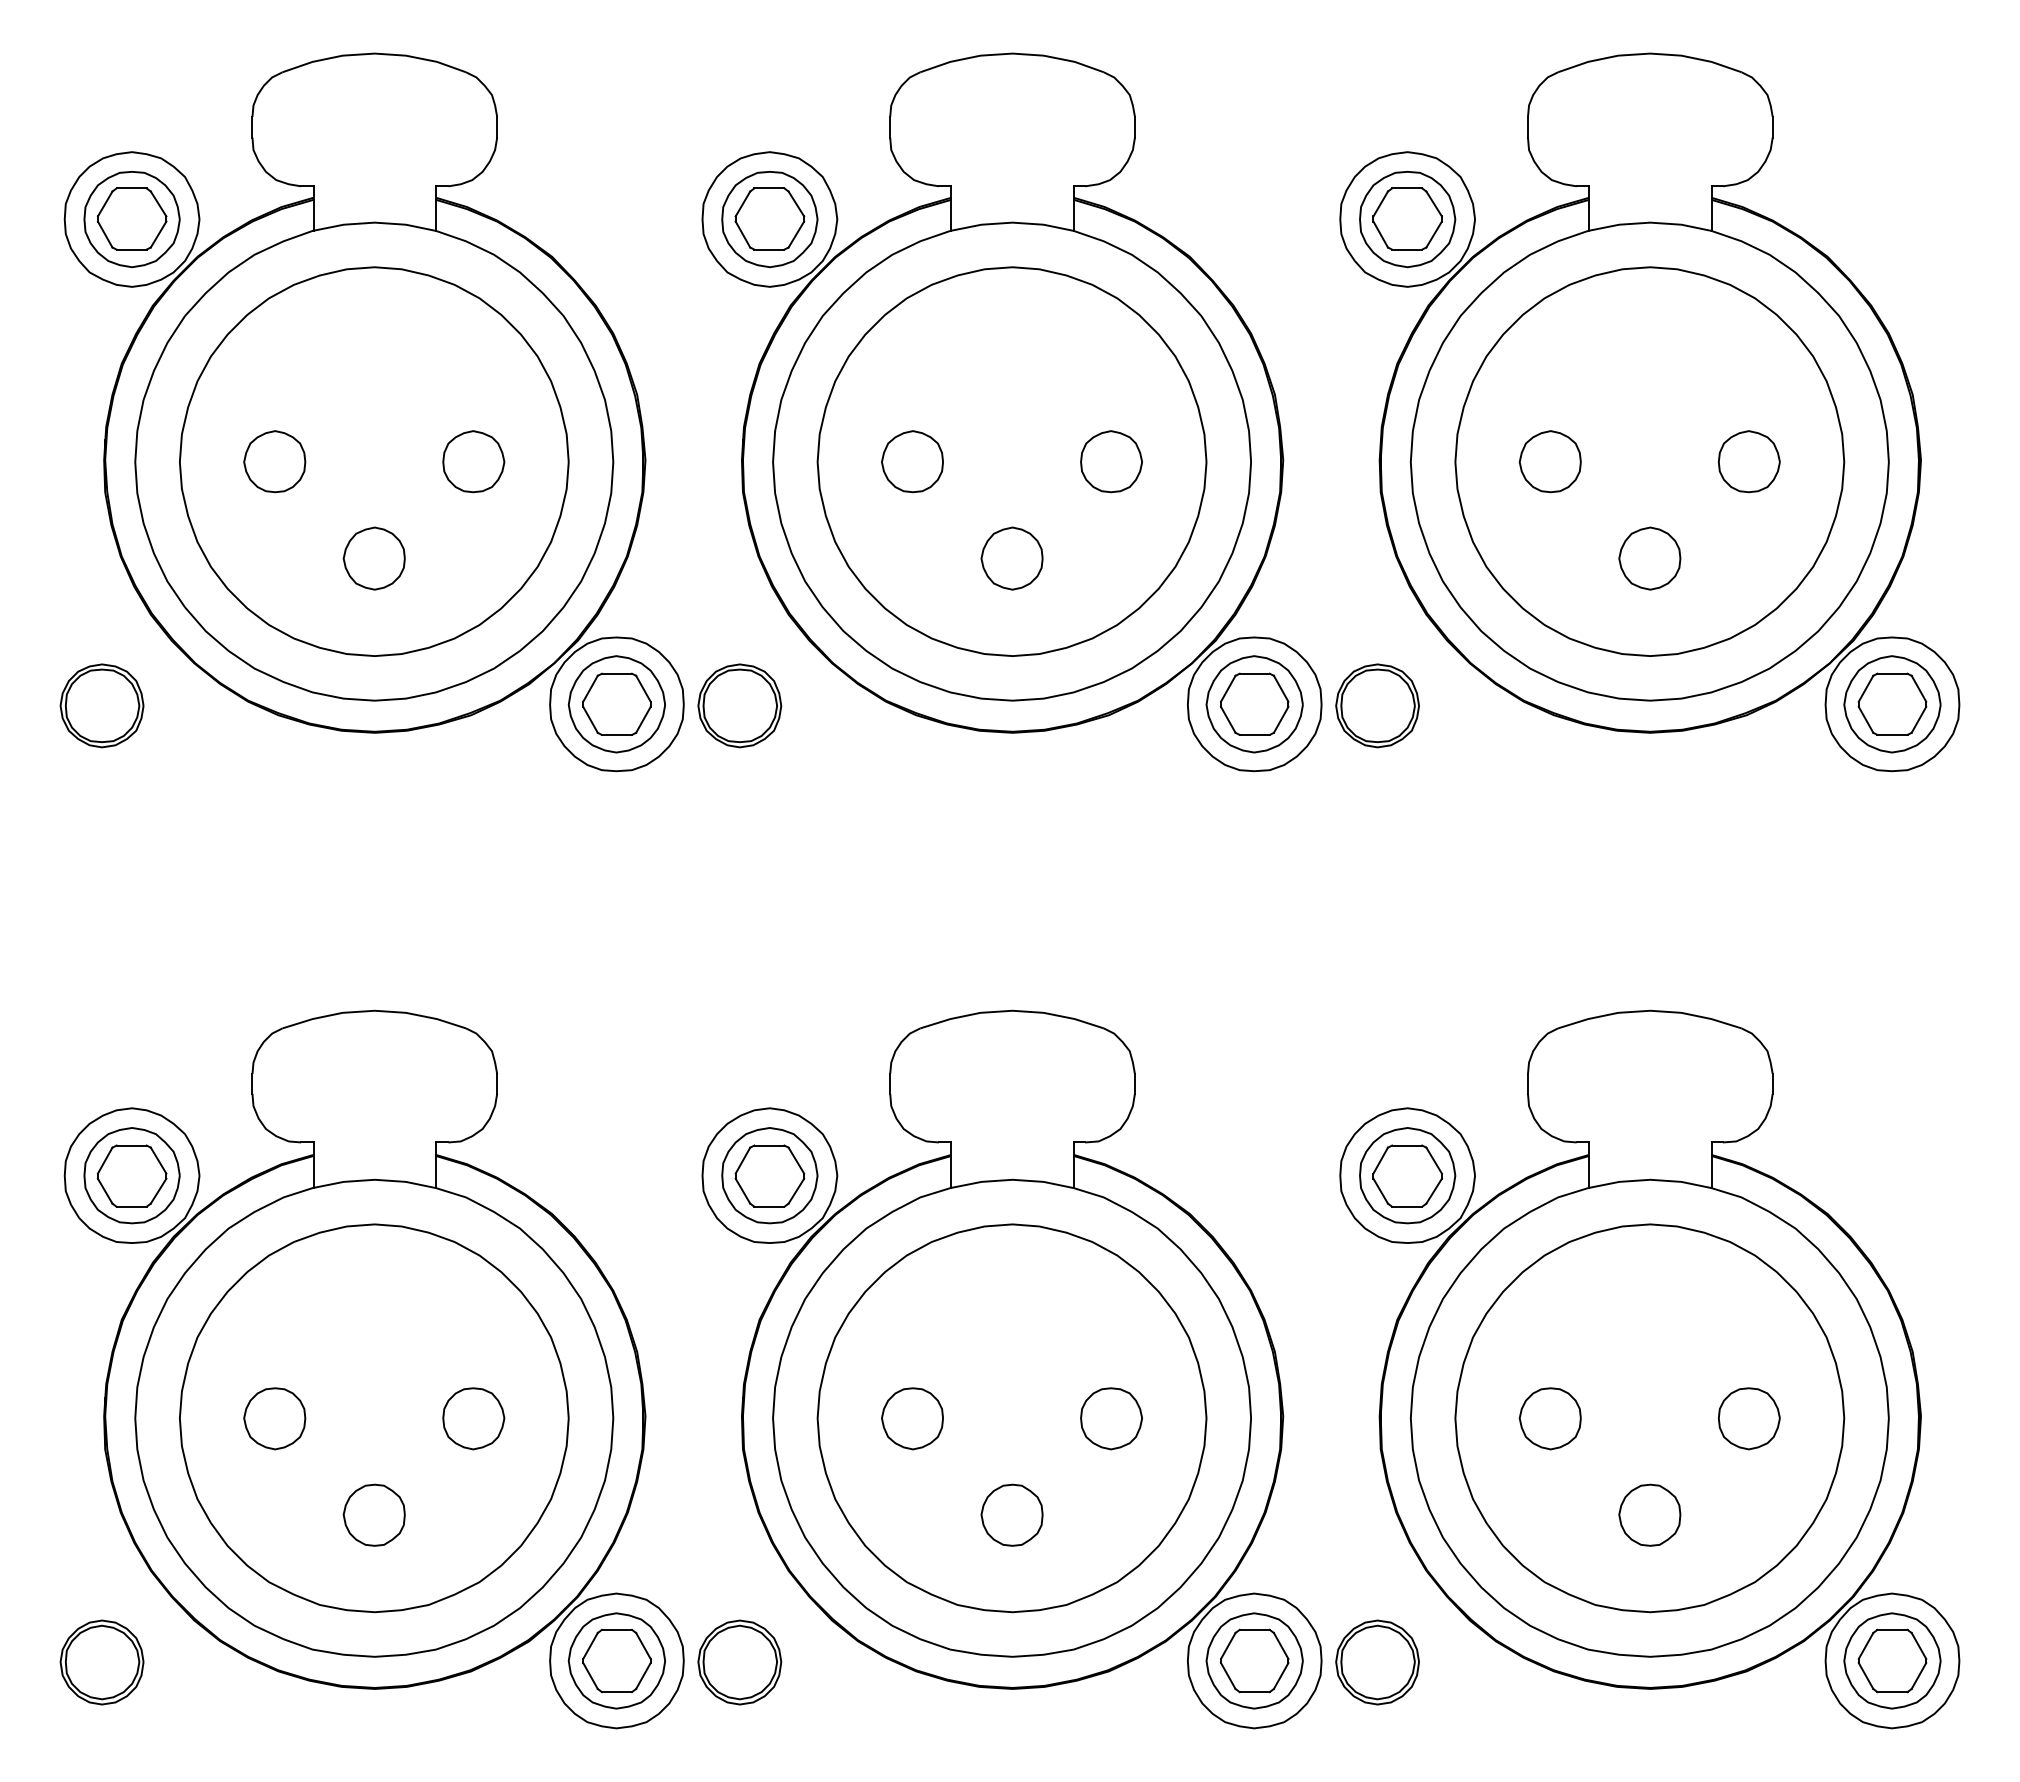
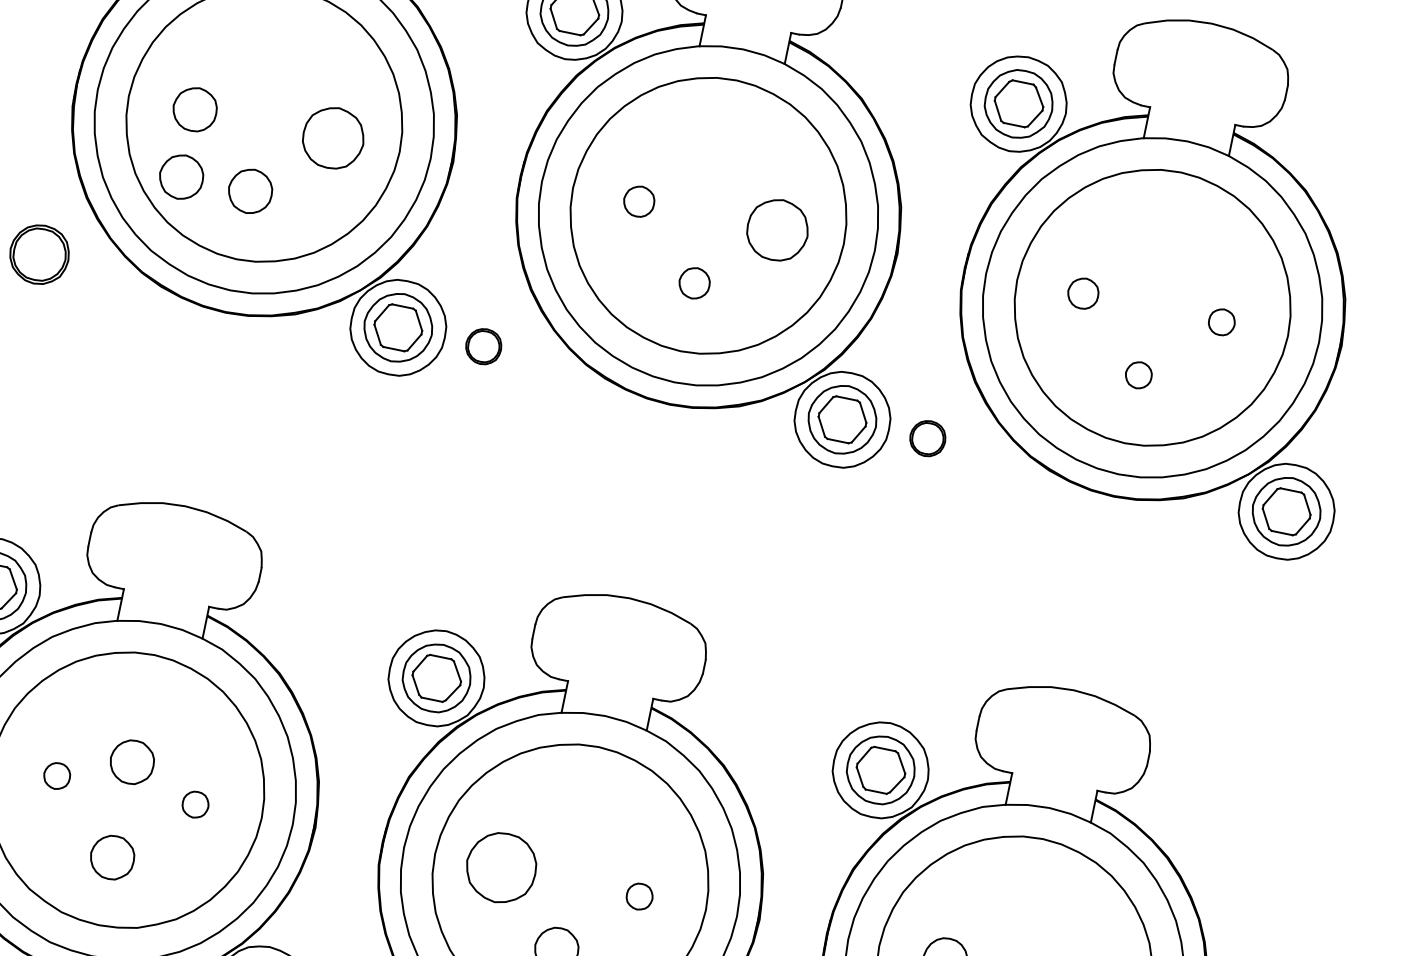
part: (473, 461) -> (333, 138), size x1.4
part: (912, 461) -> (639, 201), size x0.7
part: (1111, 461) -> (777, 230), size x1.4
part: (1549, 461) -> (1082, 293), size x0.7
part: (1749, 461) -> (1222, 322), size x0.6
part: (274, 558) -> (180, 176), added
part: (1011, 558) -> (694, 283), size x0.7
part: (1649, 558) -> (1138, 375), size x0.6
part: (739, 705) -> (483, 346), size x0.6
part: (1377, 705) -> (927, 438), size x0.6
part: (373, 1377) -> (131, 761), added
part: (274, 1418) -> (56, 775), size x0.6
part: (473, 1418) -> (195, 804), size x0.6
part: (912, 1418) -> (501, 867), size x1.6
part: (1111, 1418) -> (639, 896), size x0.6

